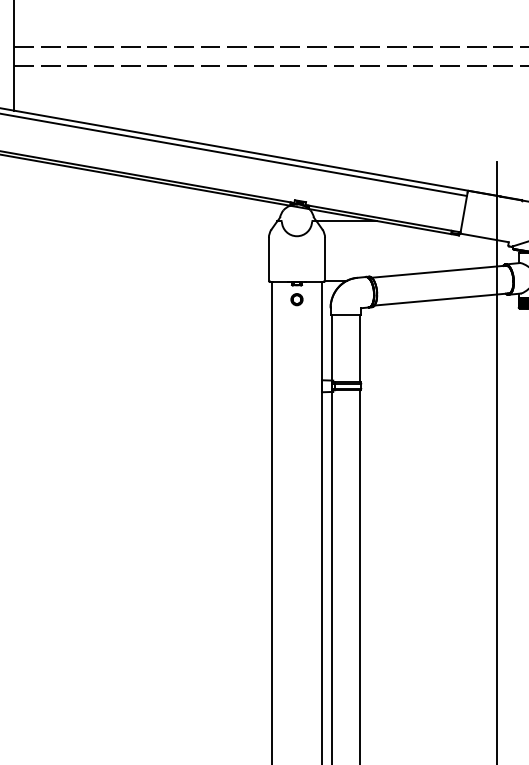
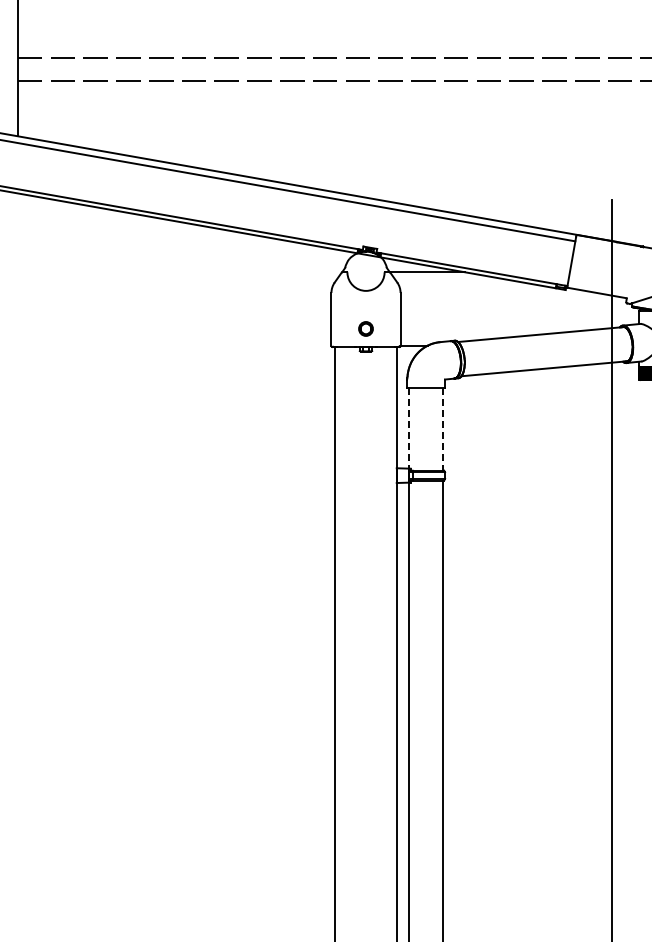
circle: (296, 299) -> (365, 328), moved
line: (332, 347) -> (409, 428), solid -> dashed
line: (359, 348) -> (443, 429), solid -> dashed

